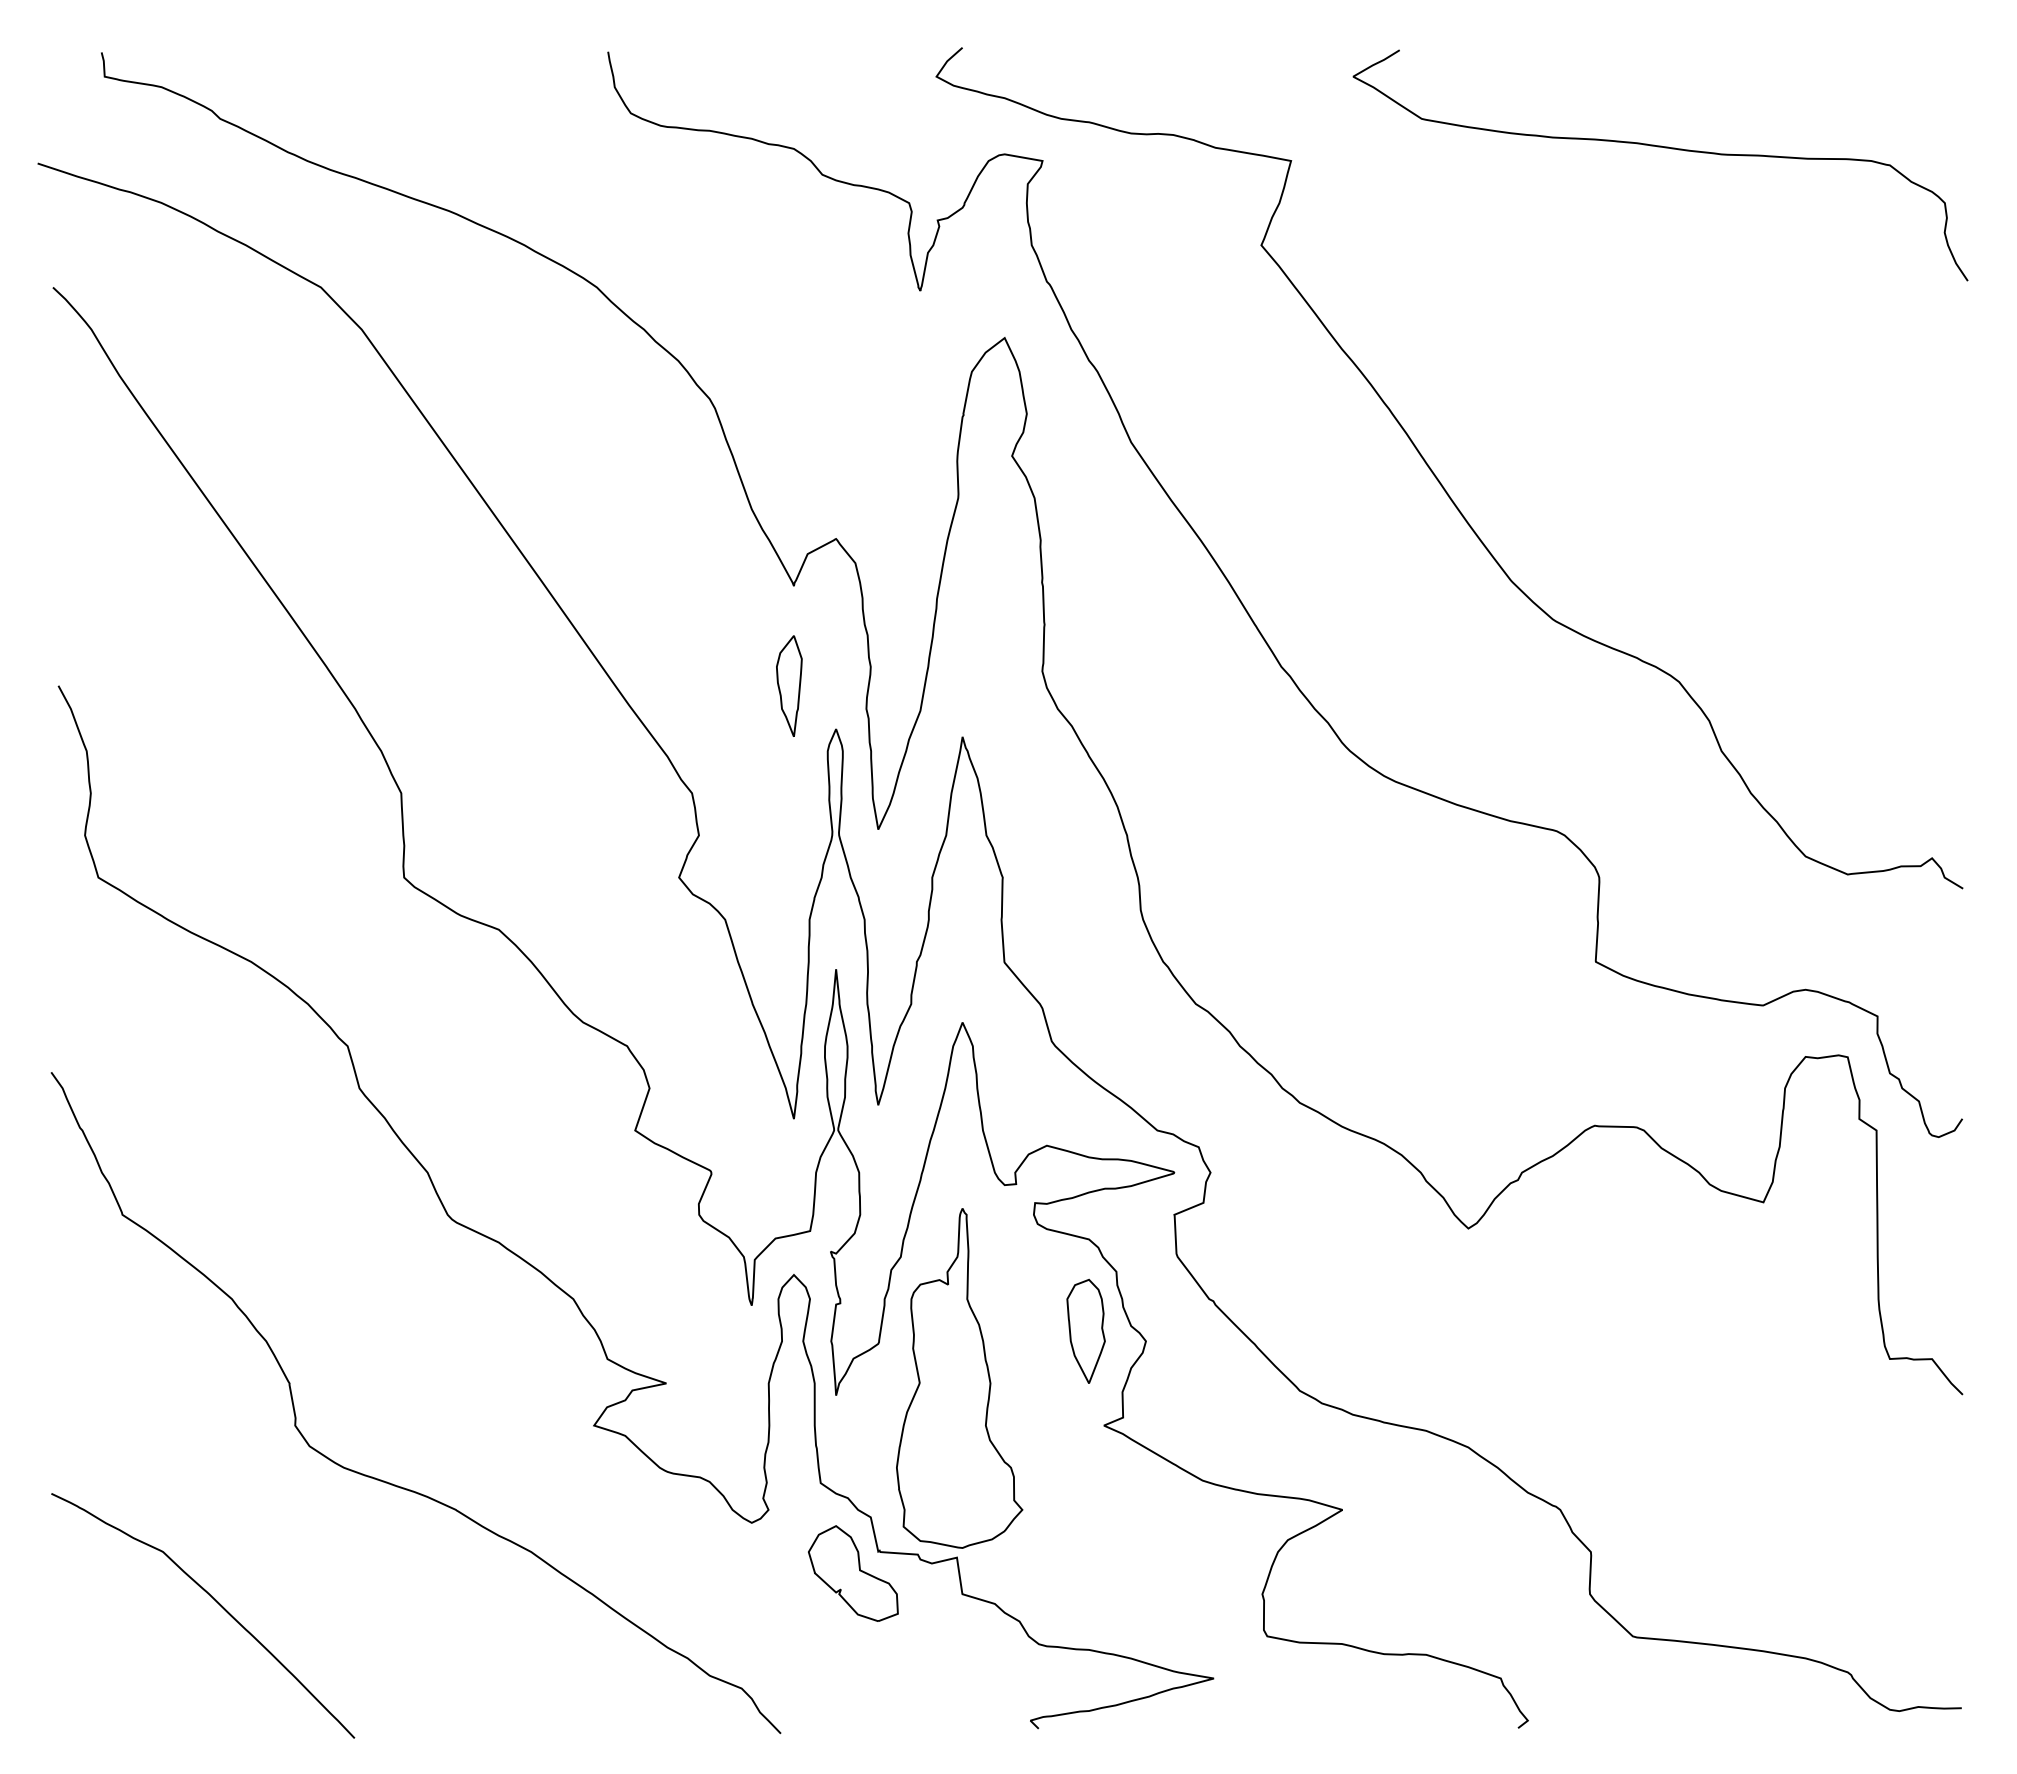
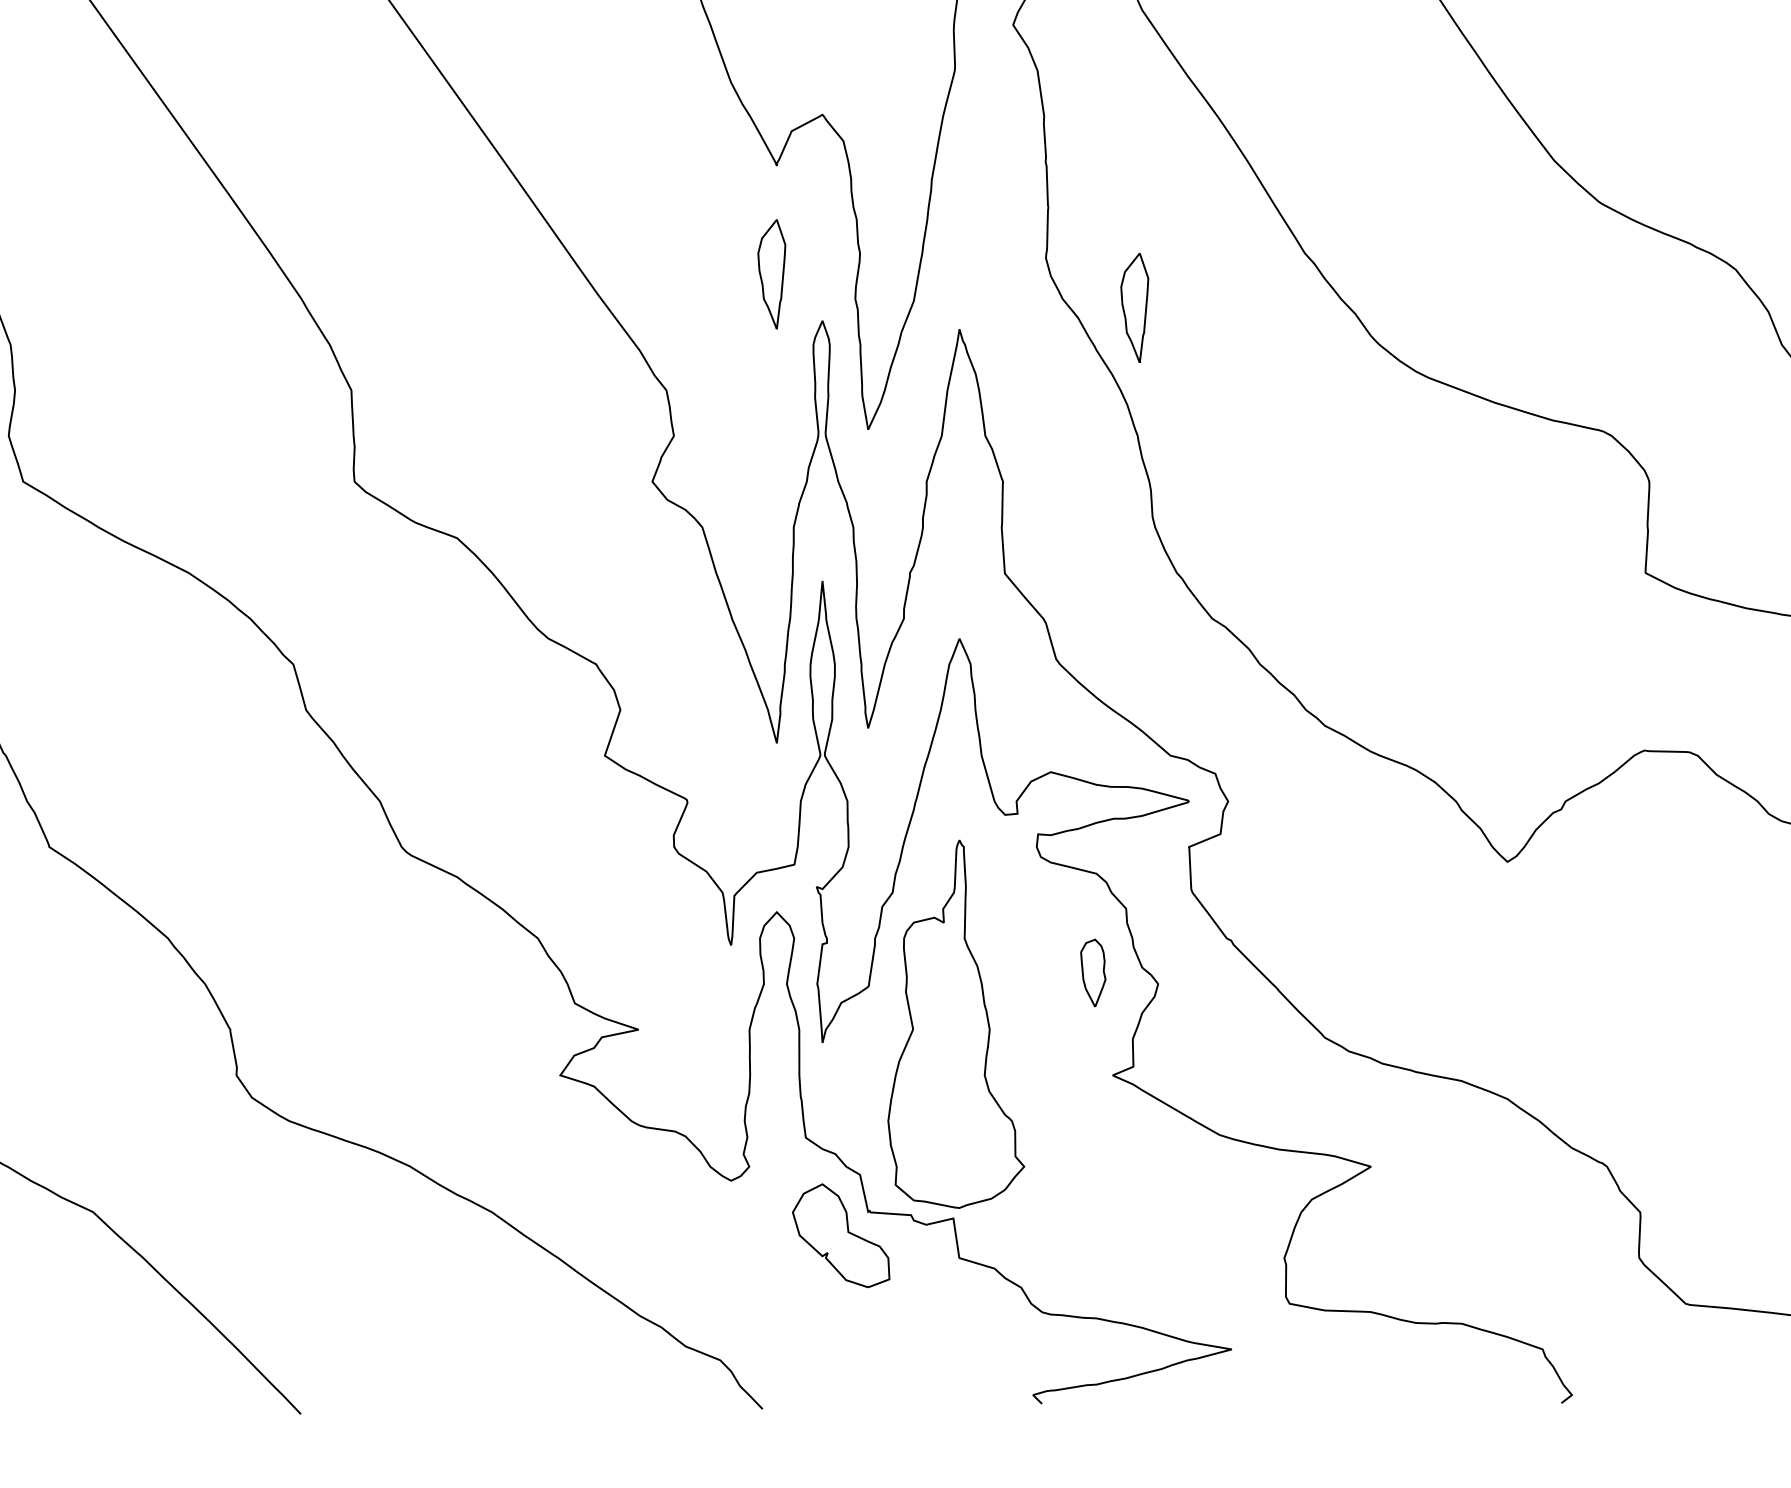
part: (1124, 716) -> (1134, 307), added
part: (1085, 1330) -> (1092, 972), size x0.6

